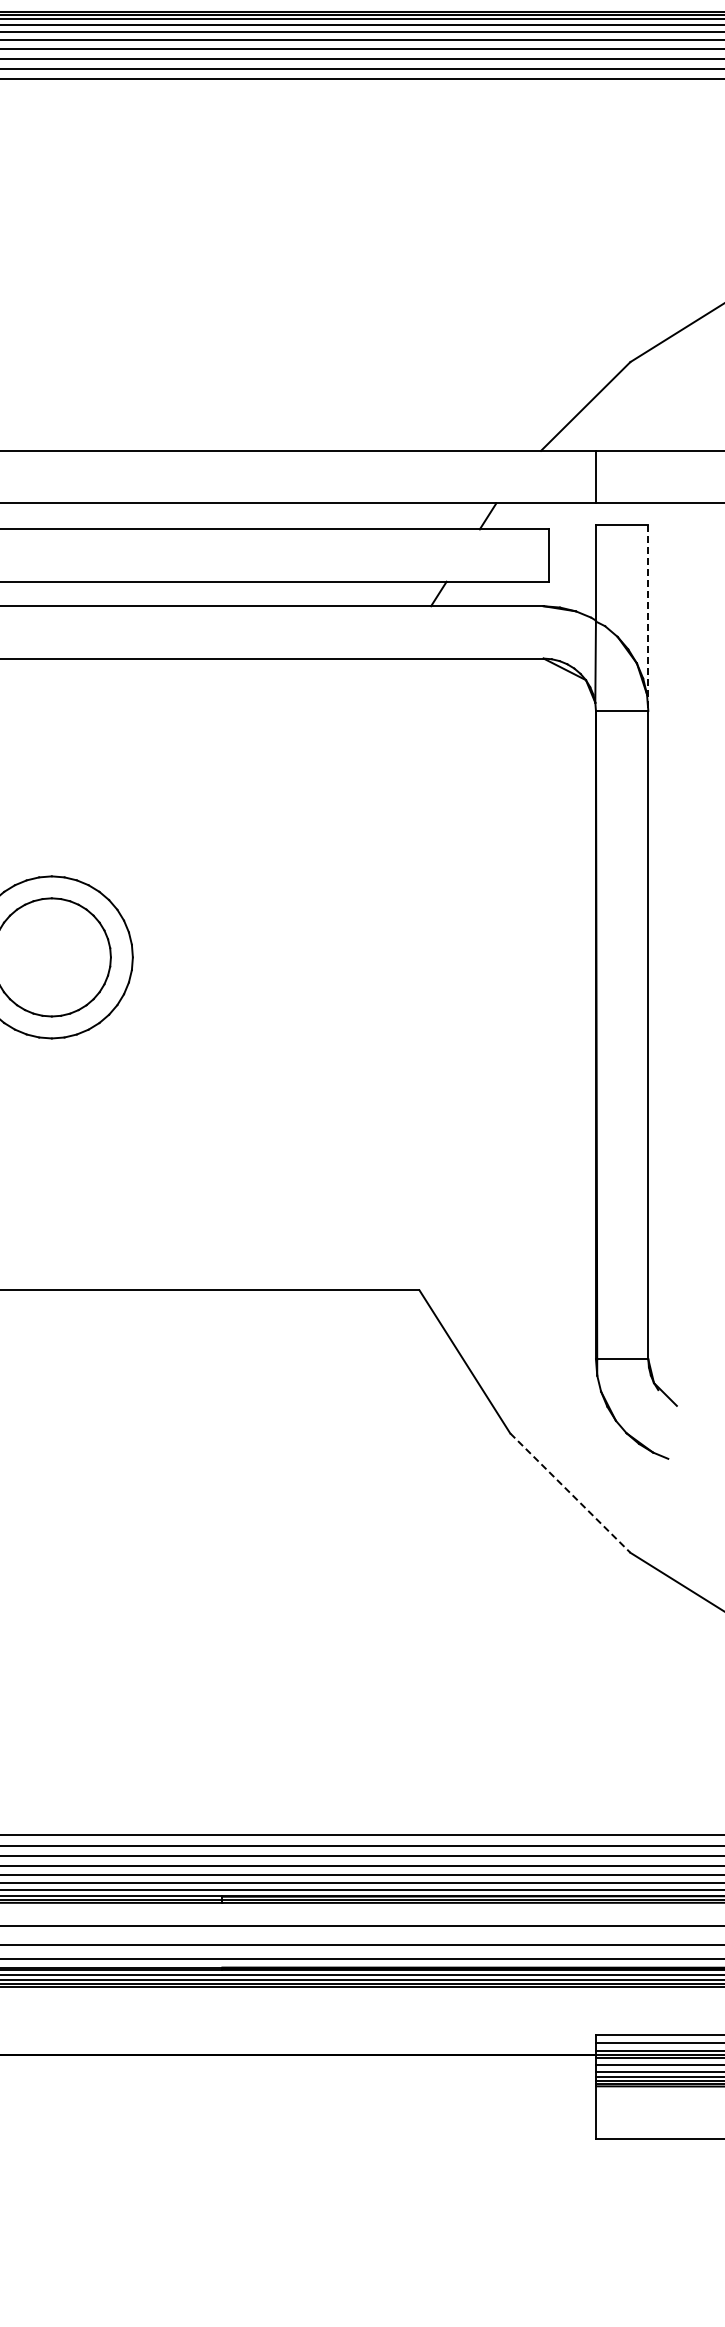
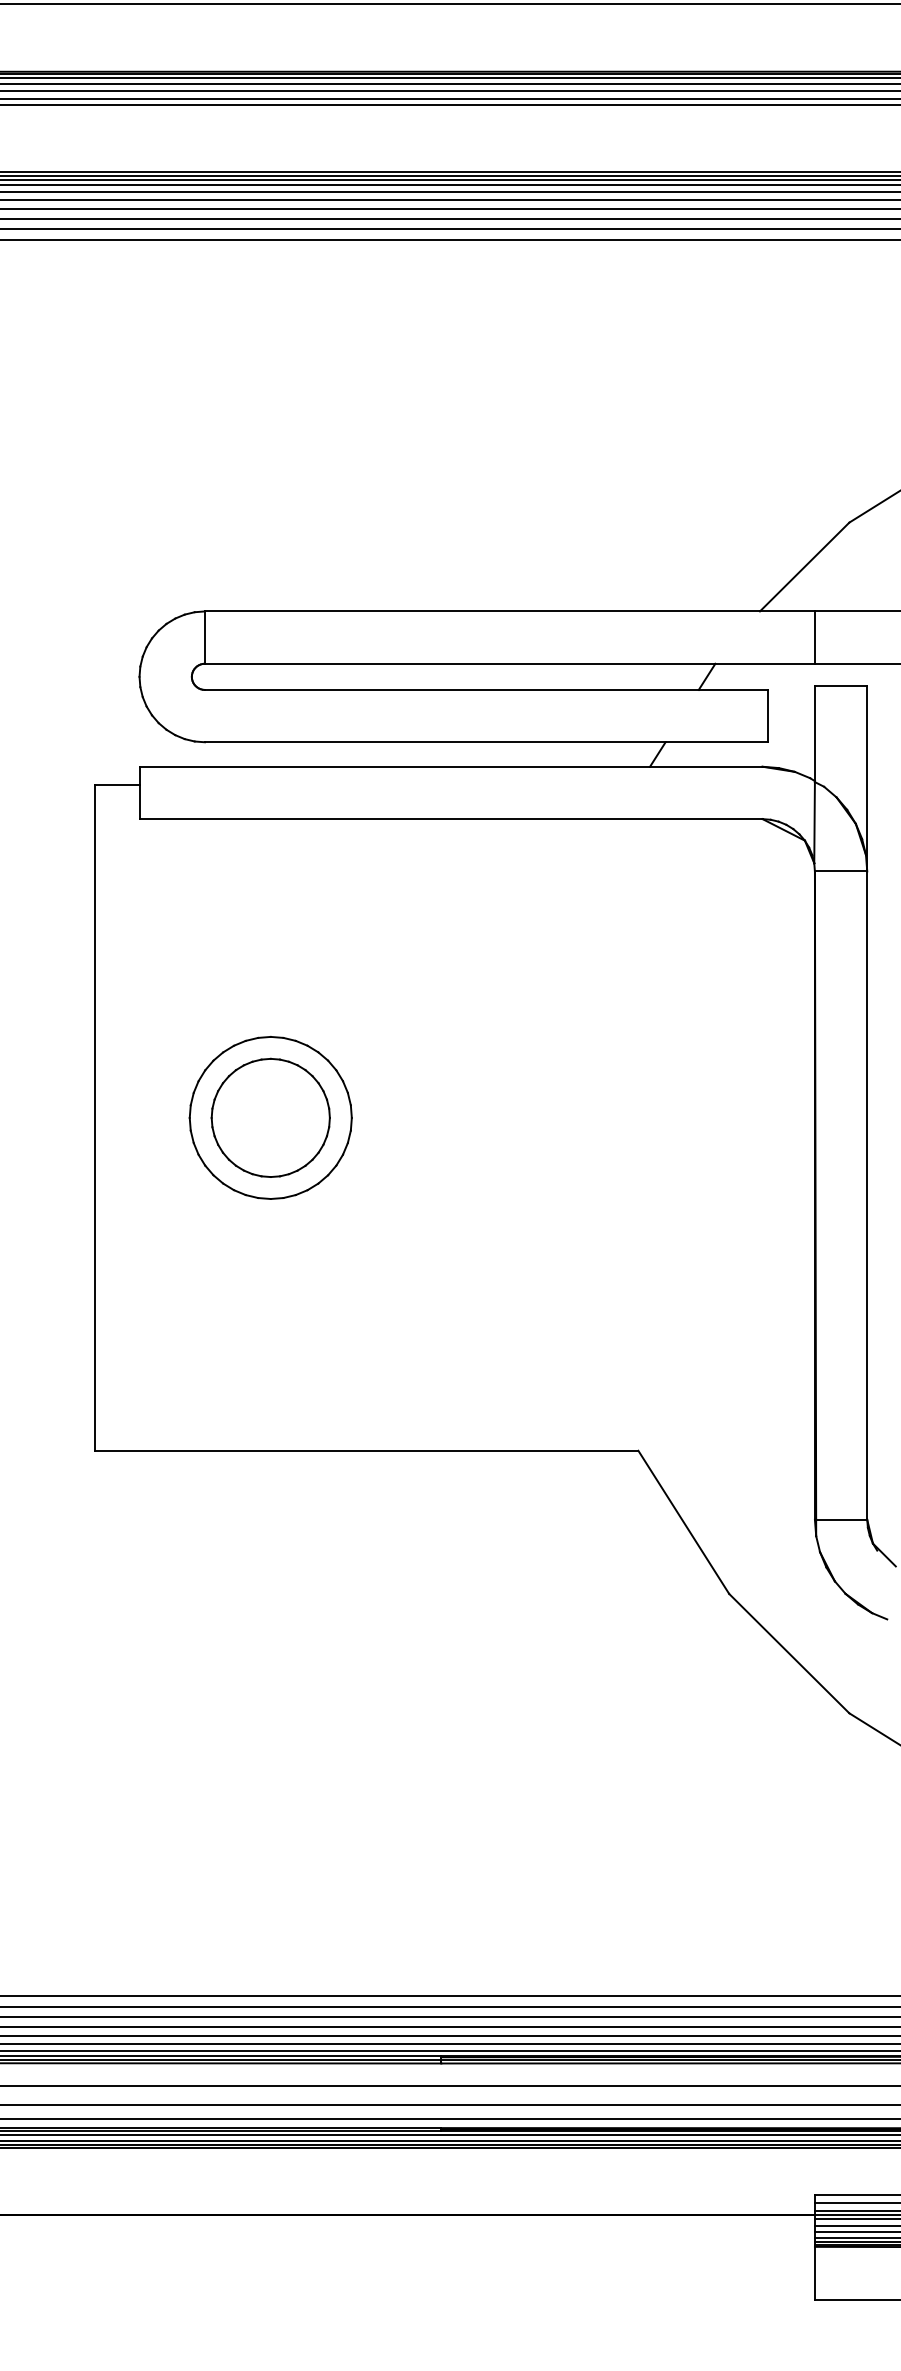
line: (648, 617) -> (867, 778), dashed -> solid
line: (570, 1492) -> (789, 1653), dashed -> solid

